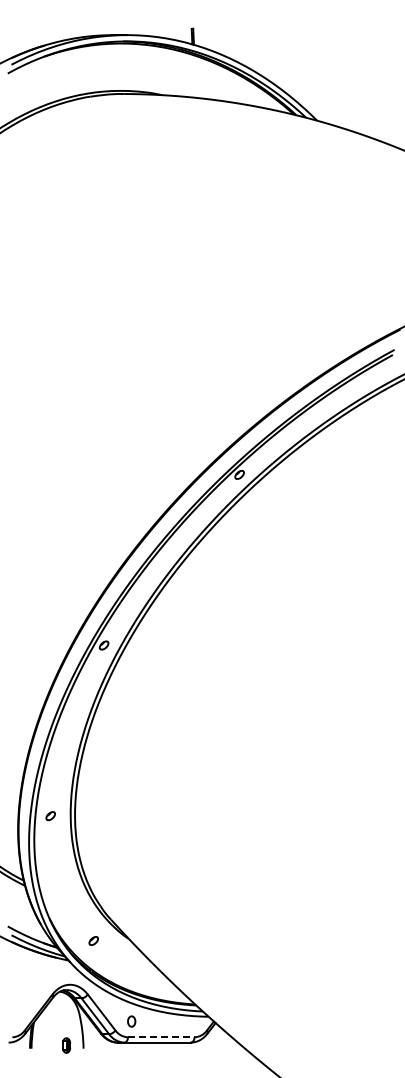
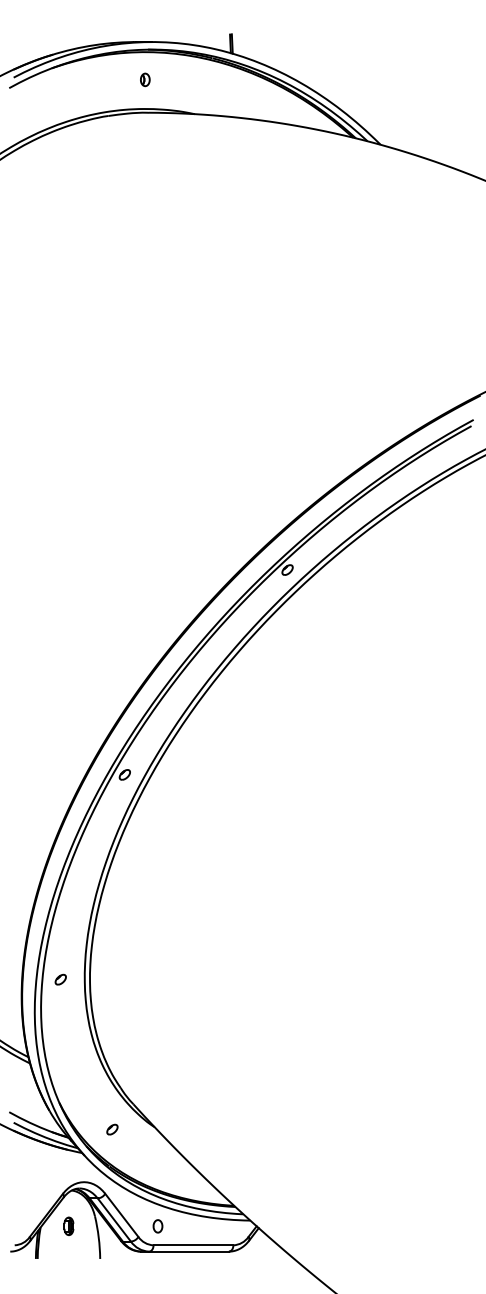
part: (120, 66) -> (144, 79), added
line: (161, 1037) -> (193, 1245), dashed -> solid
part: (66, 1045) -> (68, 1226), moved

